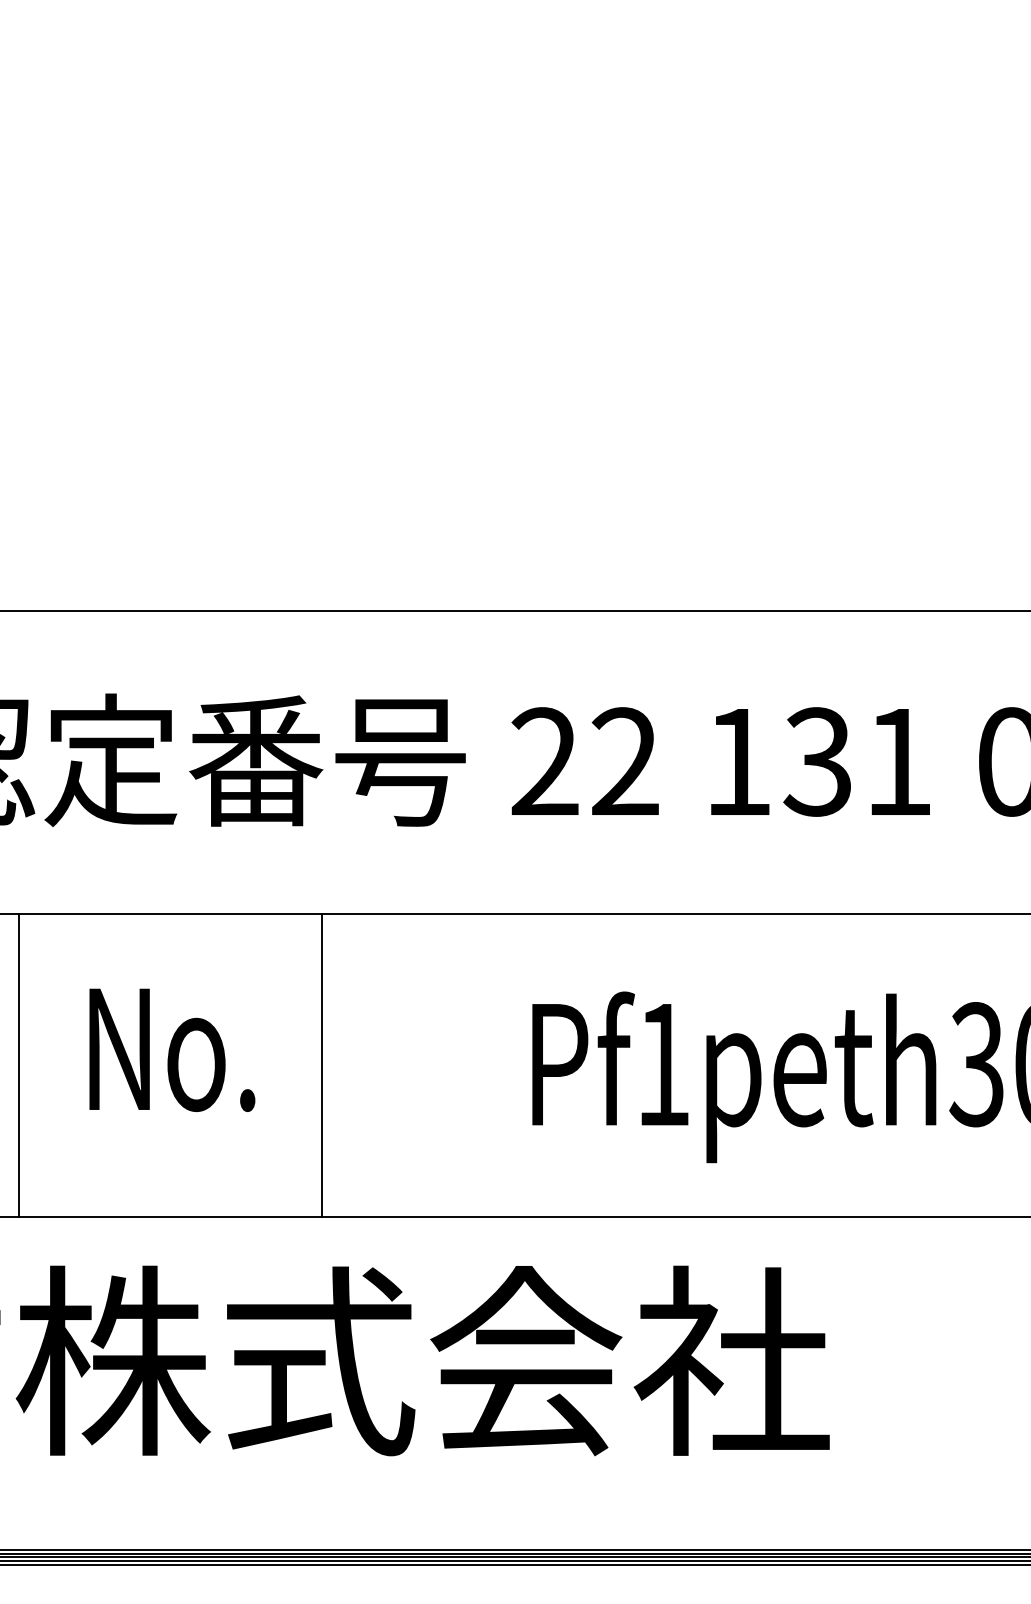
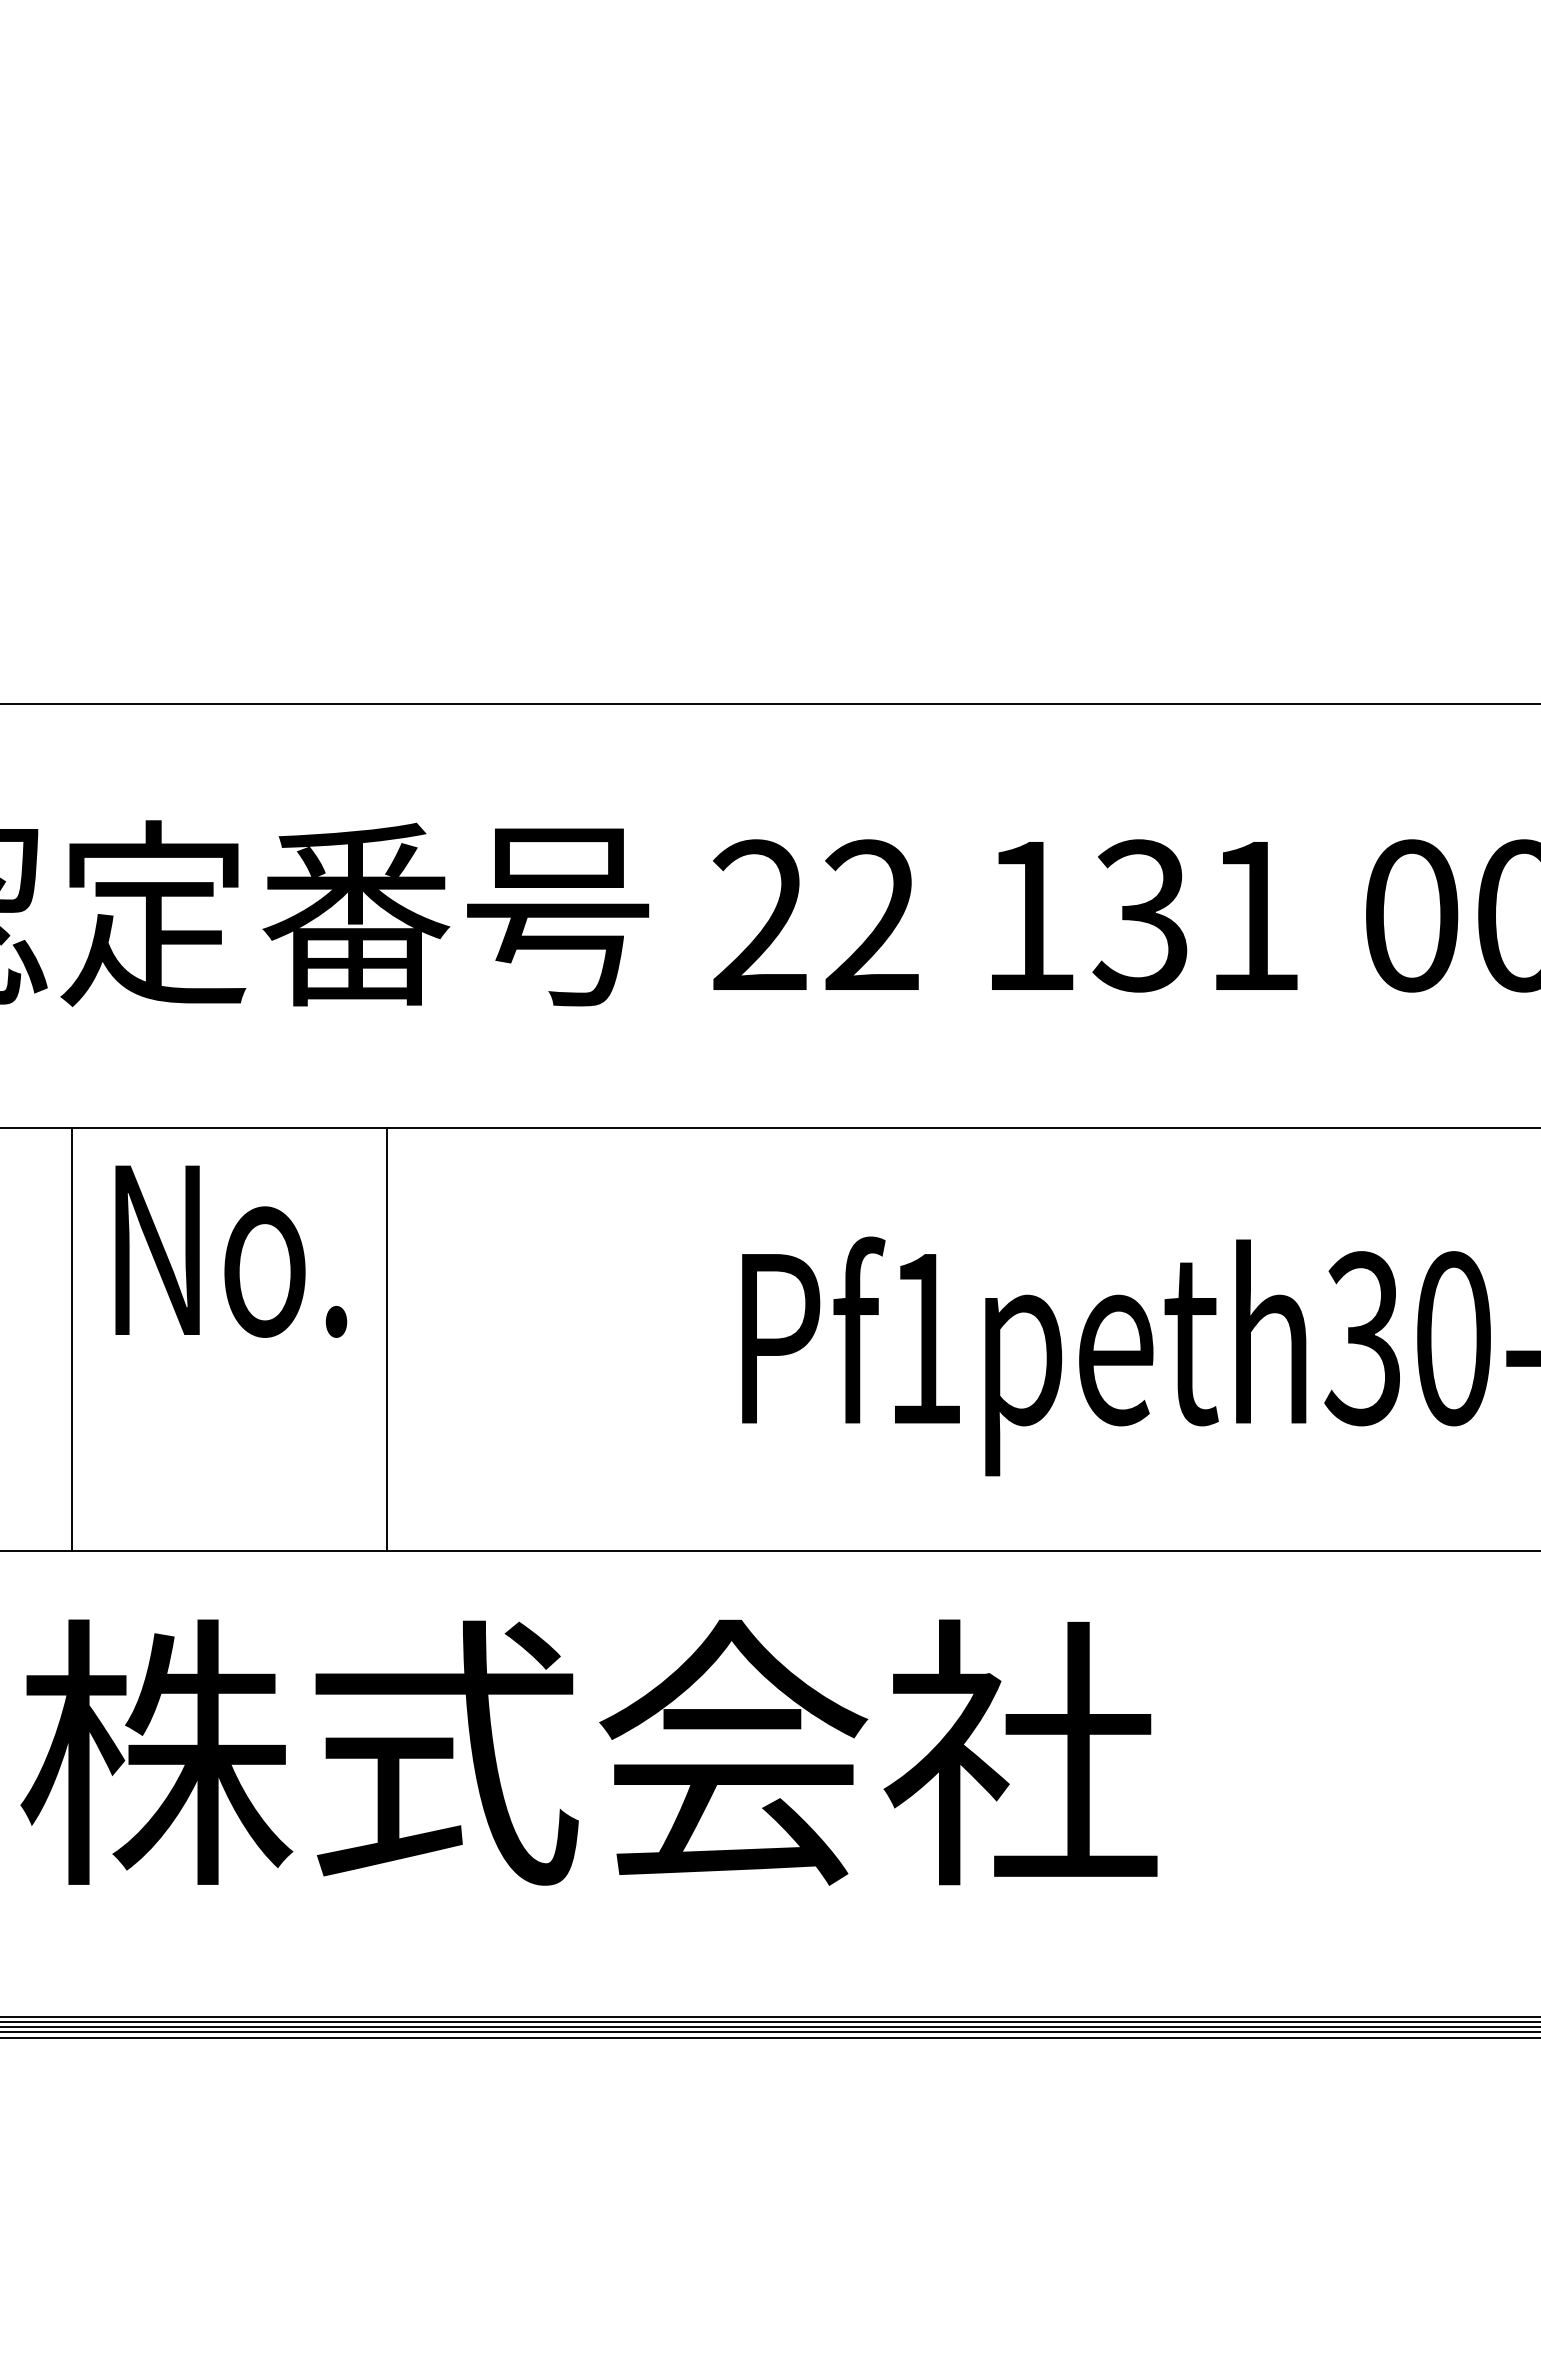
text: (172, 1050) -> (231, 1251), moved
line: (19, 1064) -> (72, 1338), moved
line: (322, 1064) -> (386, 1338), moved

